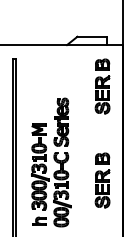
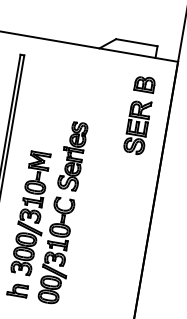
part: (102, 180) -> (116, 247), removed

